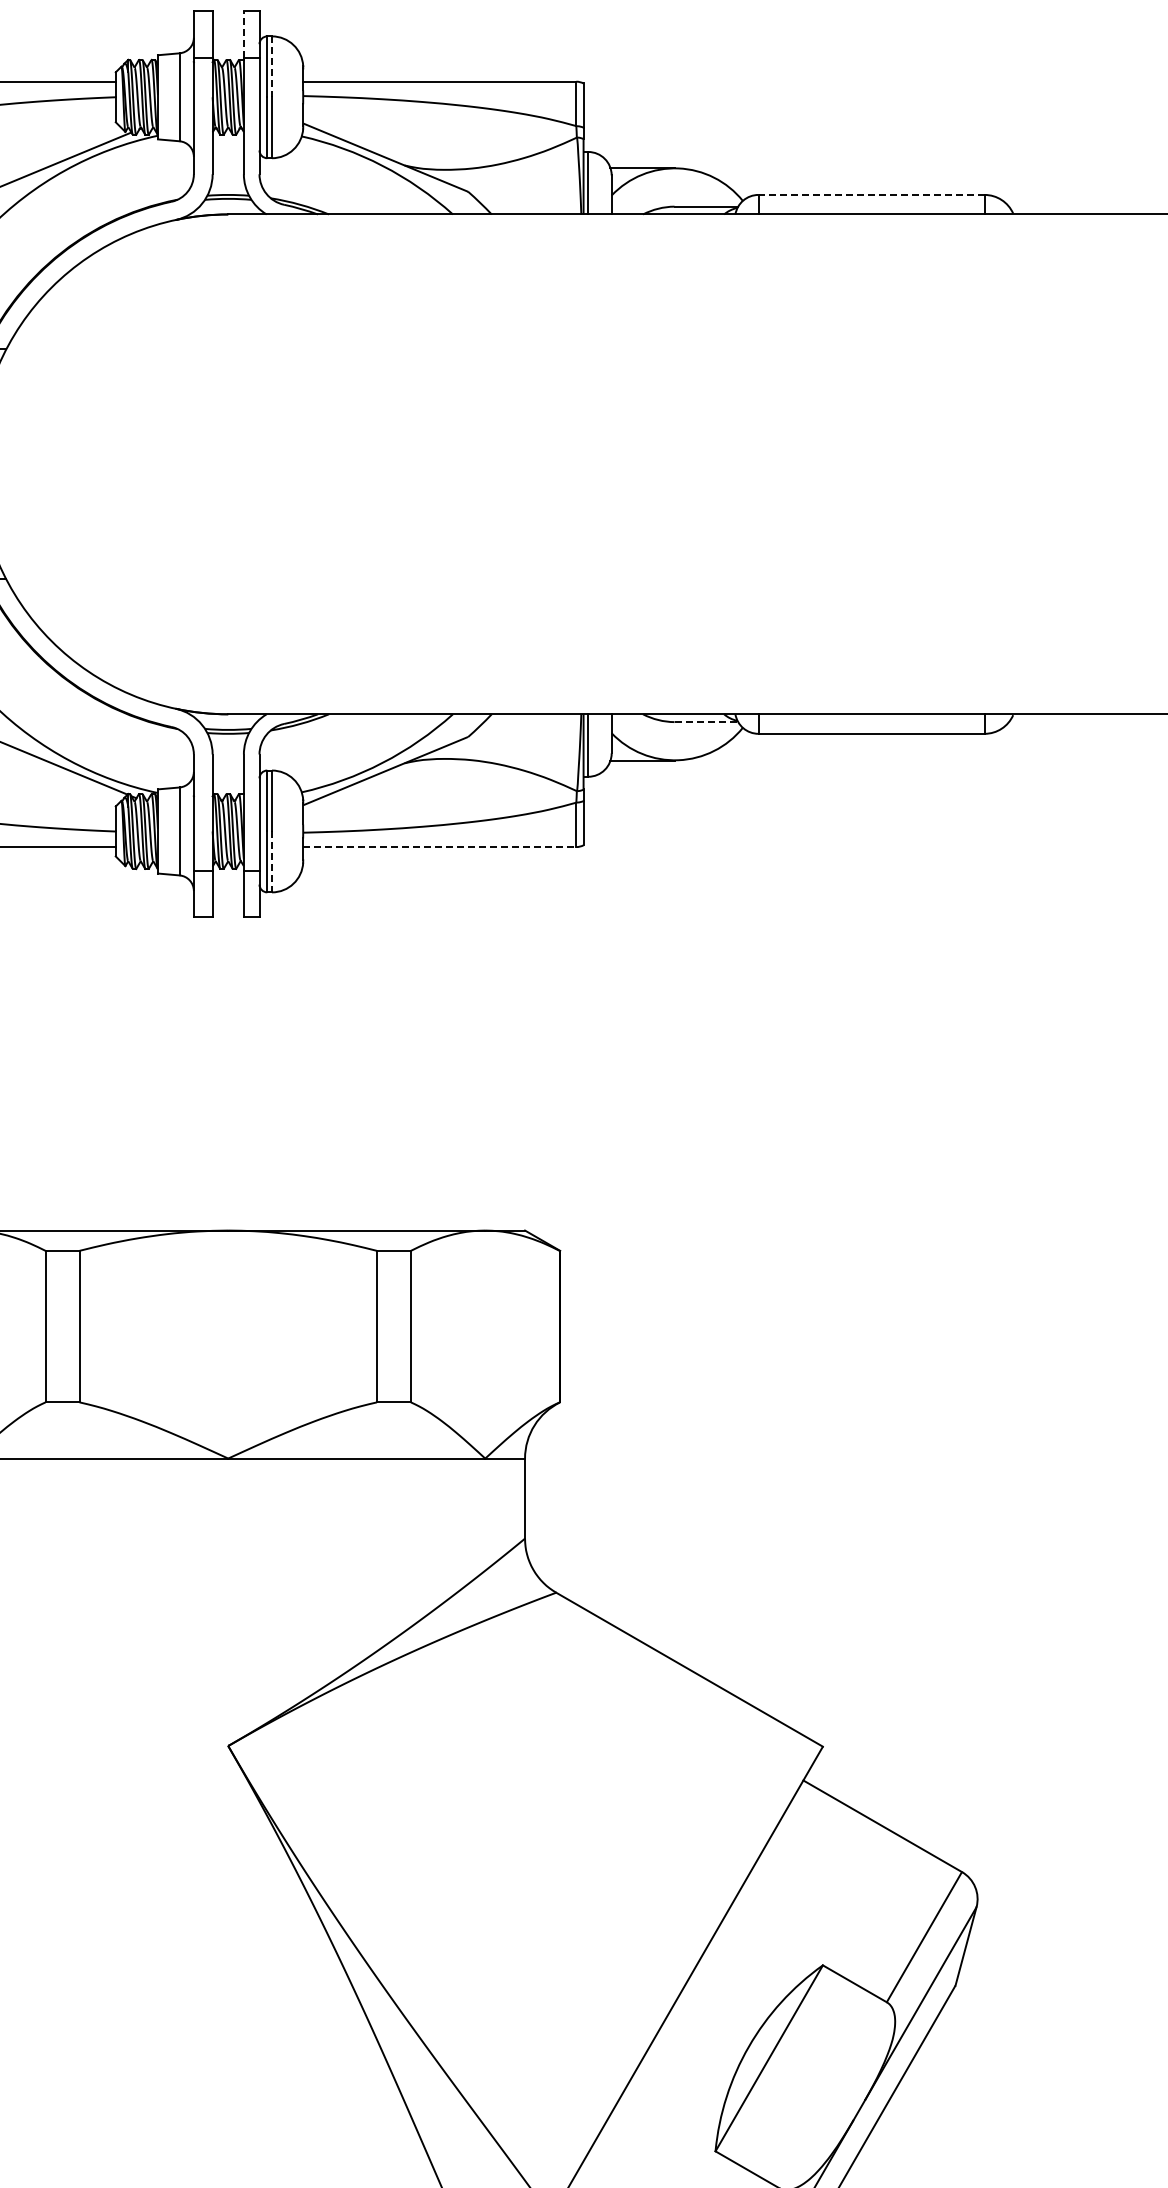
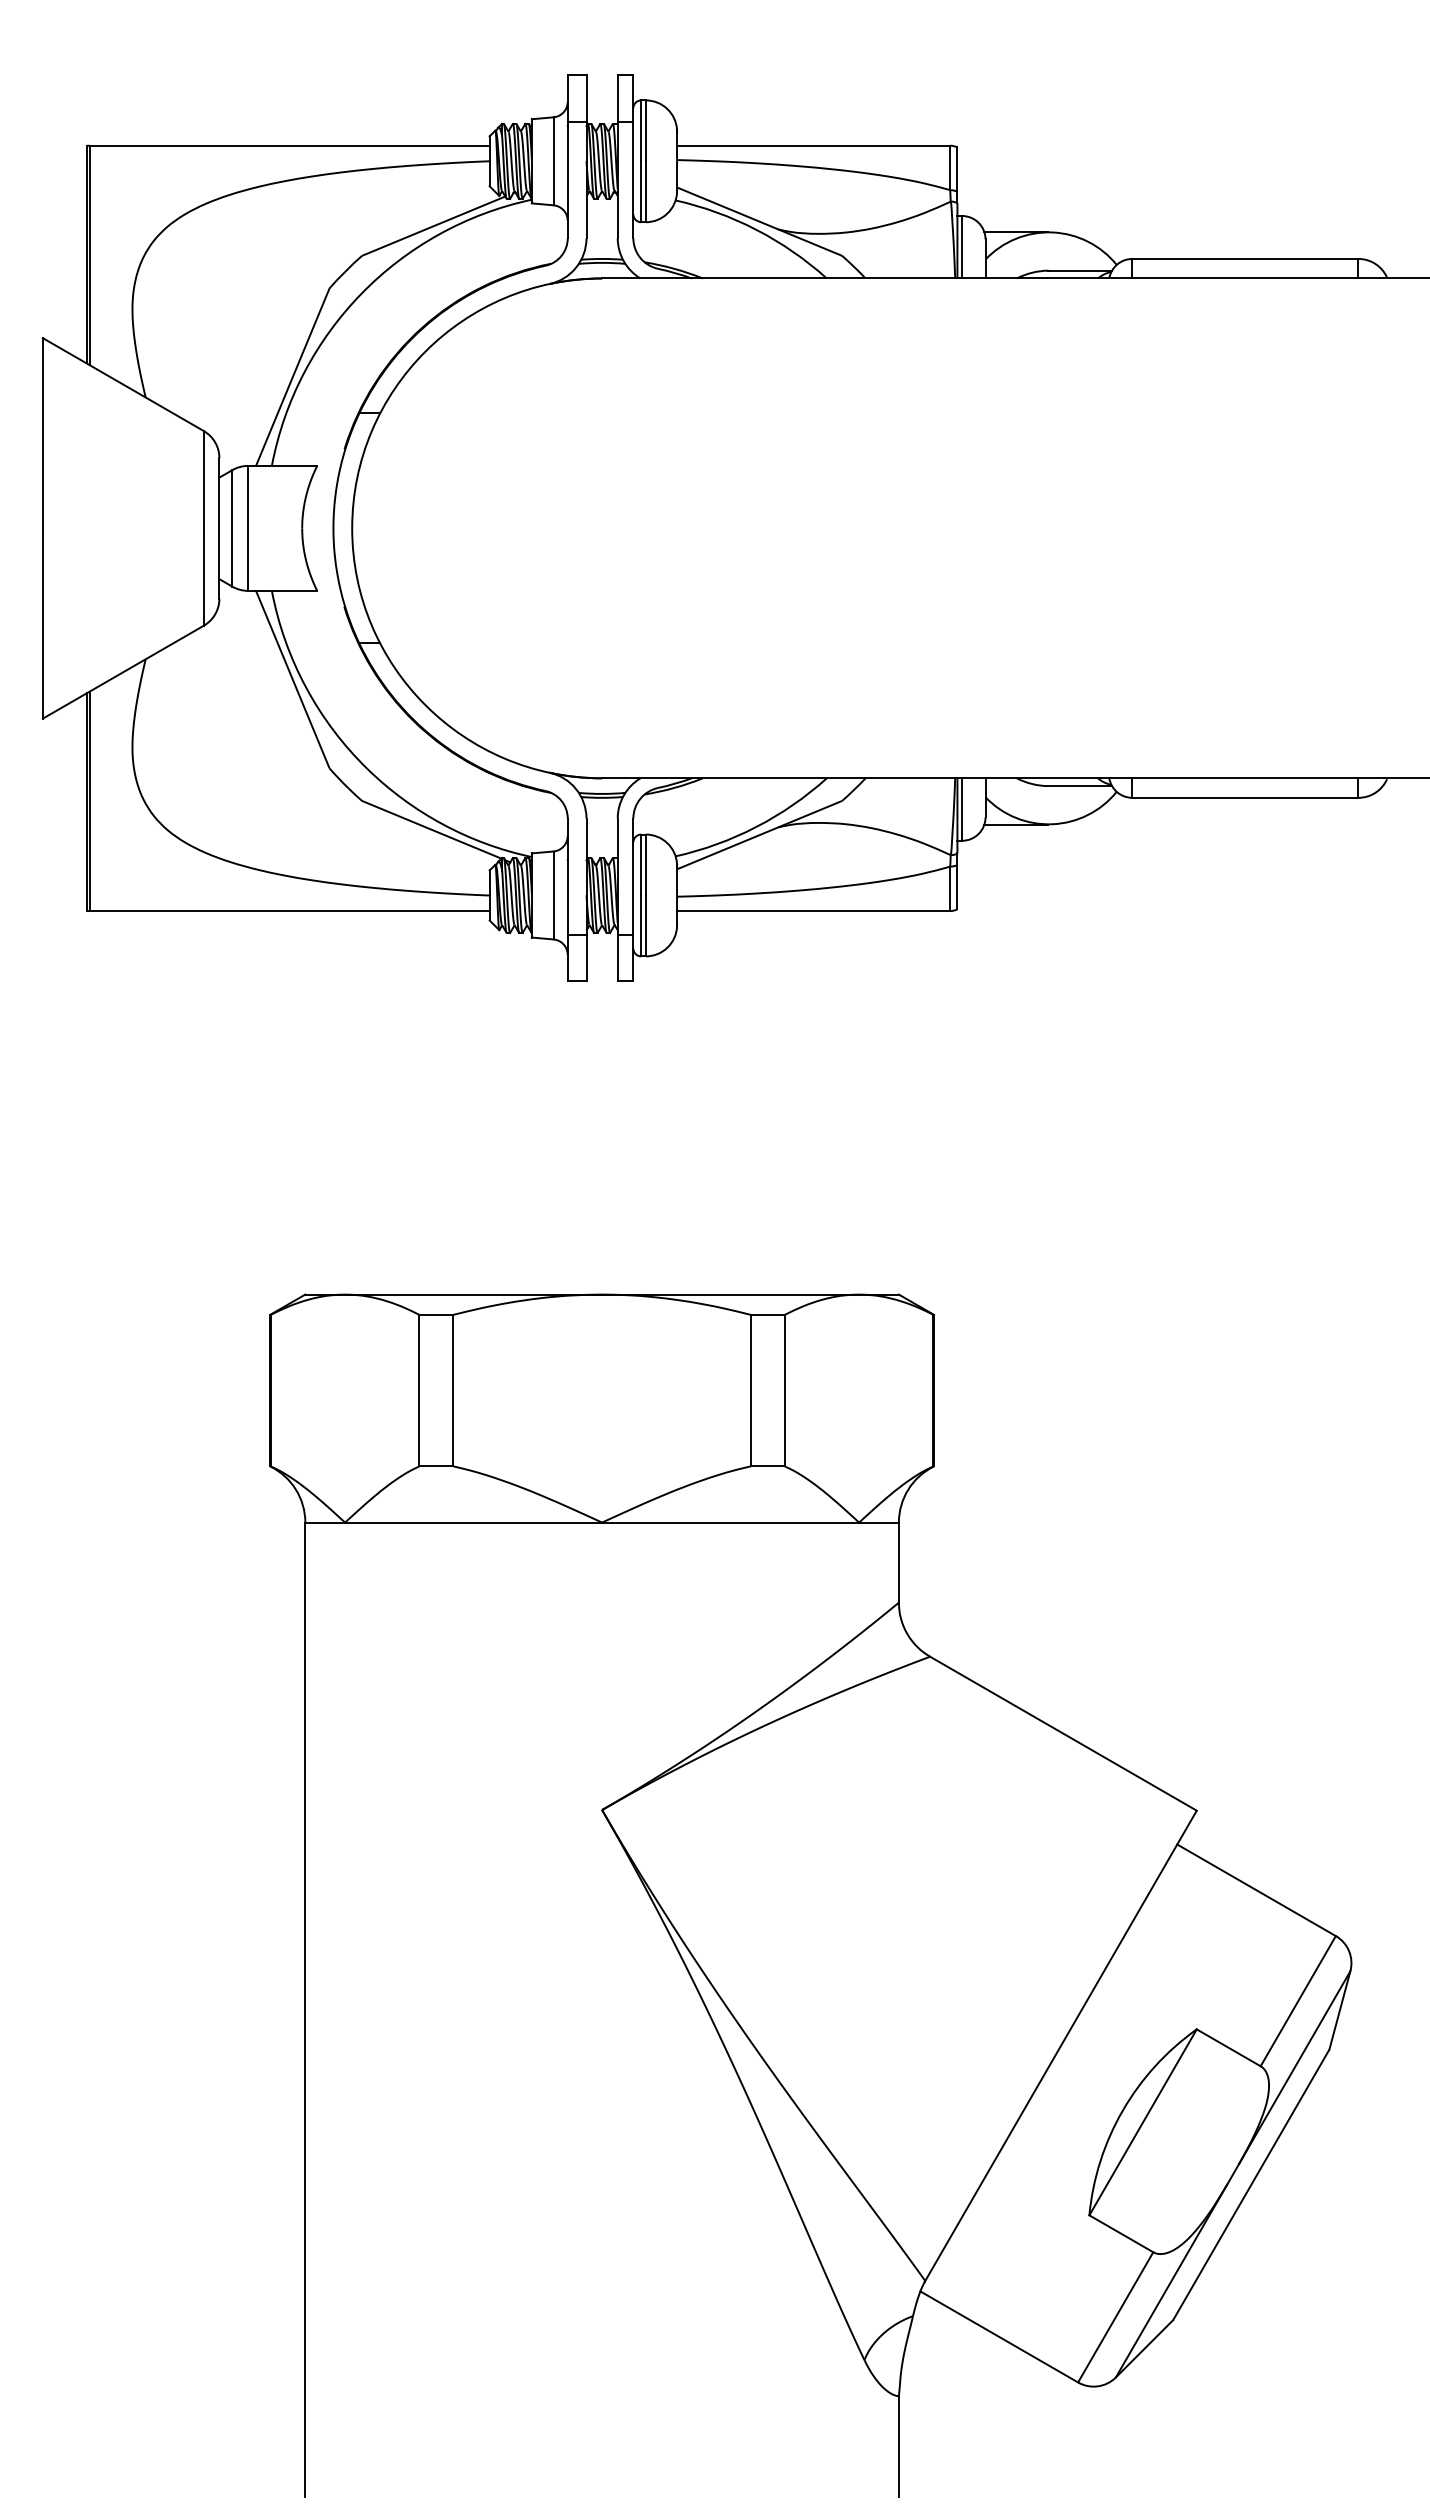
line: (243, 34) -> (617, 98), dashed -> solid
line: (271, 67) -> (645, 131), dashed -> solid
line: (870, 194) -> (1244, 258), dashed -> solid
line: (706, 722) -> (1080, 786), dashed -> solid
line: (439, 847) -> (813, 911), dashed -> solid
line: (271, 862) -> (645, 926), dashed -> solid

